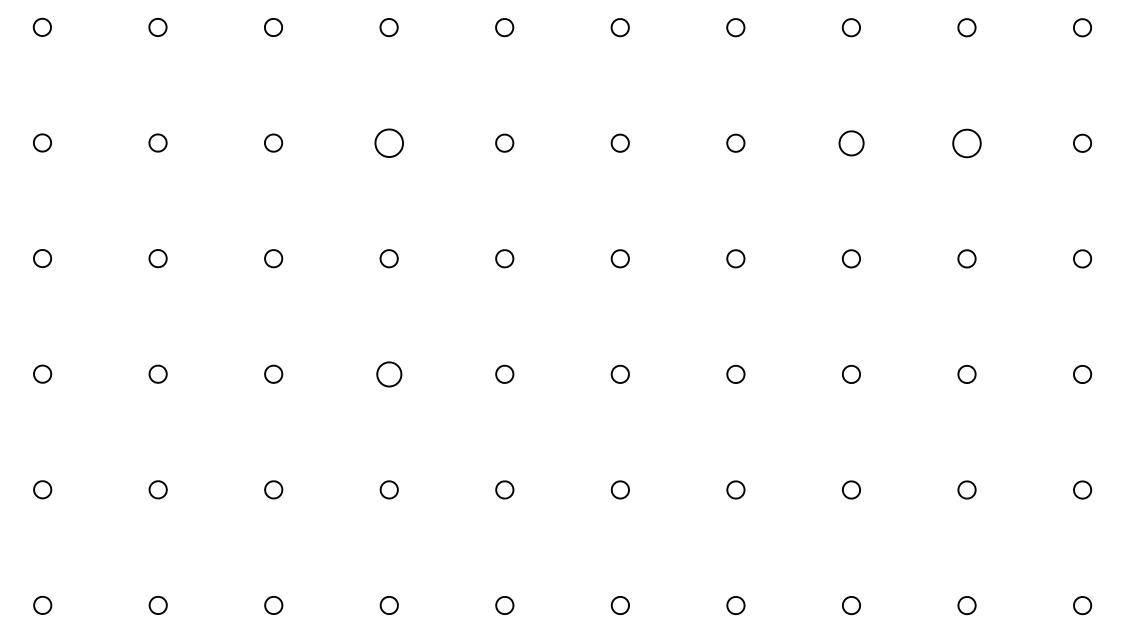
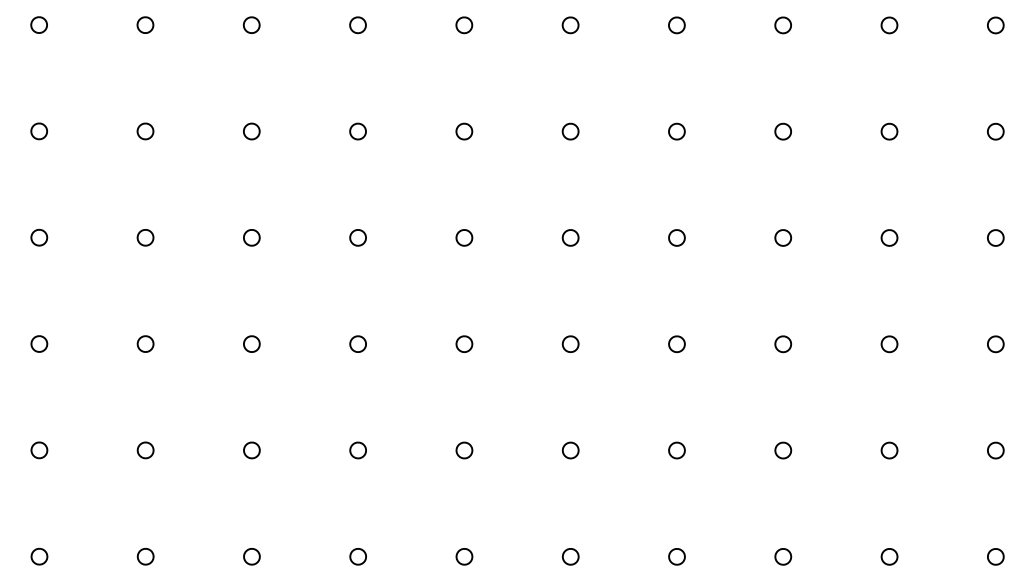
part: (388, 142) -> (357, 130), size x0.62
part: (850, 142) -> (782, 130), size x0.71
part: (966, 142) -> (889, 130), size x0.62
part: (388, 373) -> (357, 343), size x0.71

